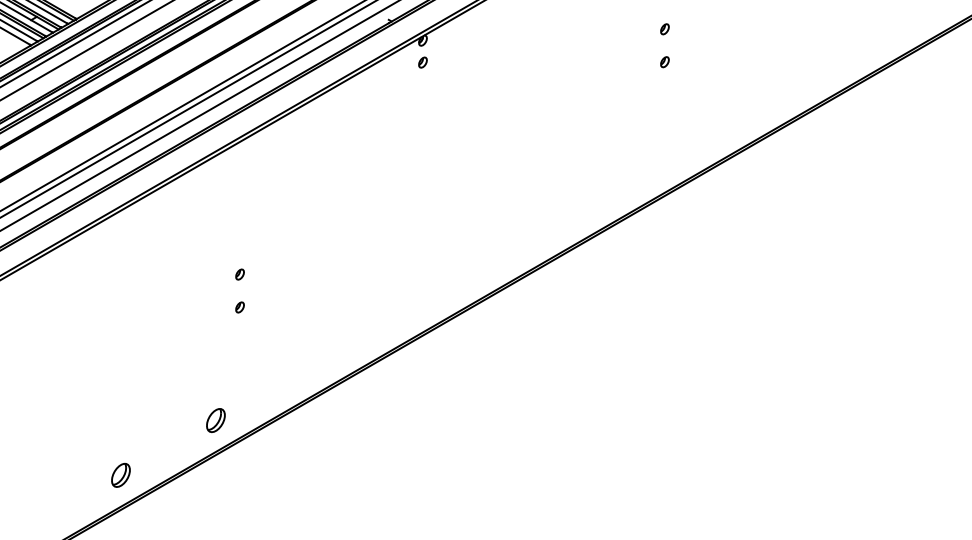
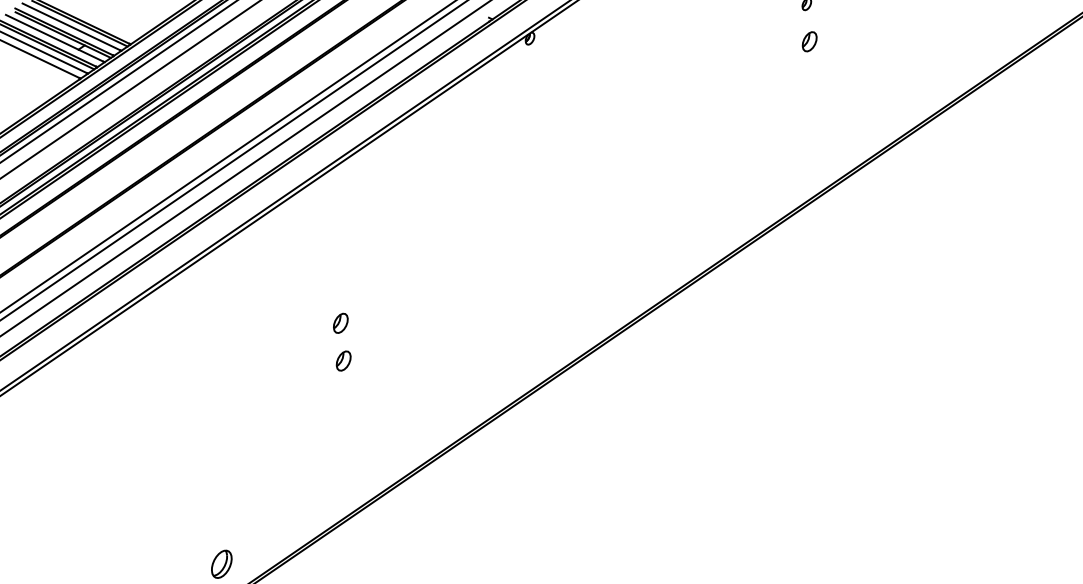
part: (422, 62) -> (531, 63), removed
part: (664, 62) -> (809, 42), size x1.6
part: (239, 274) -> (340, 323), size x1.6
part: (239, 307) -> (343, 361), size x1.6
part: (215, 420) -> (325, 492), removed

